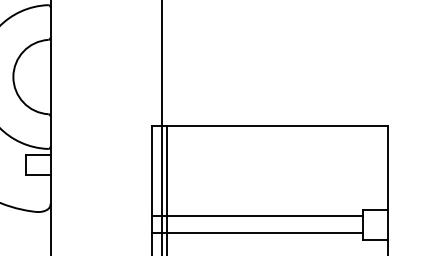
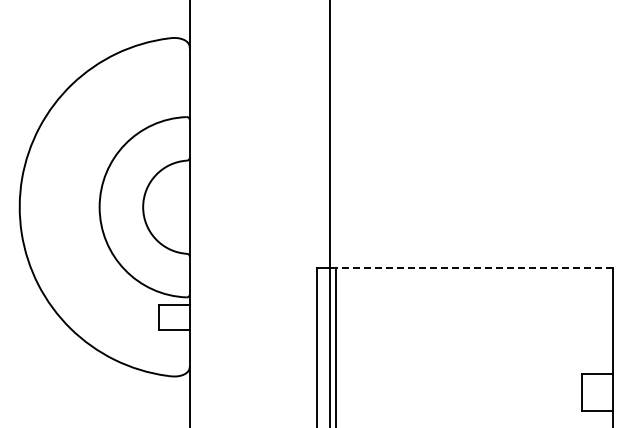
line: (277, 125) -> (474, 268), solid -> dashed
line: (257, 216) -> (449, 381), removed
line: (257, 233) -> (449, 403), removed

